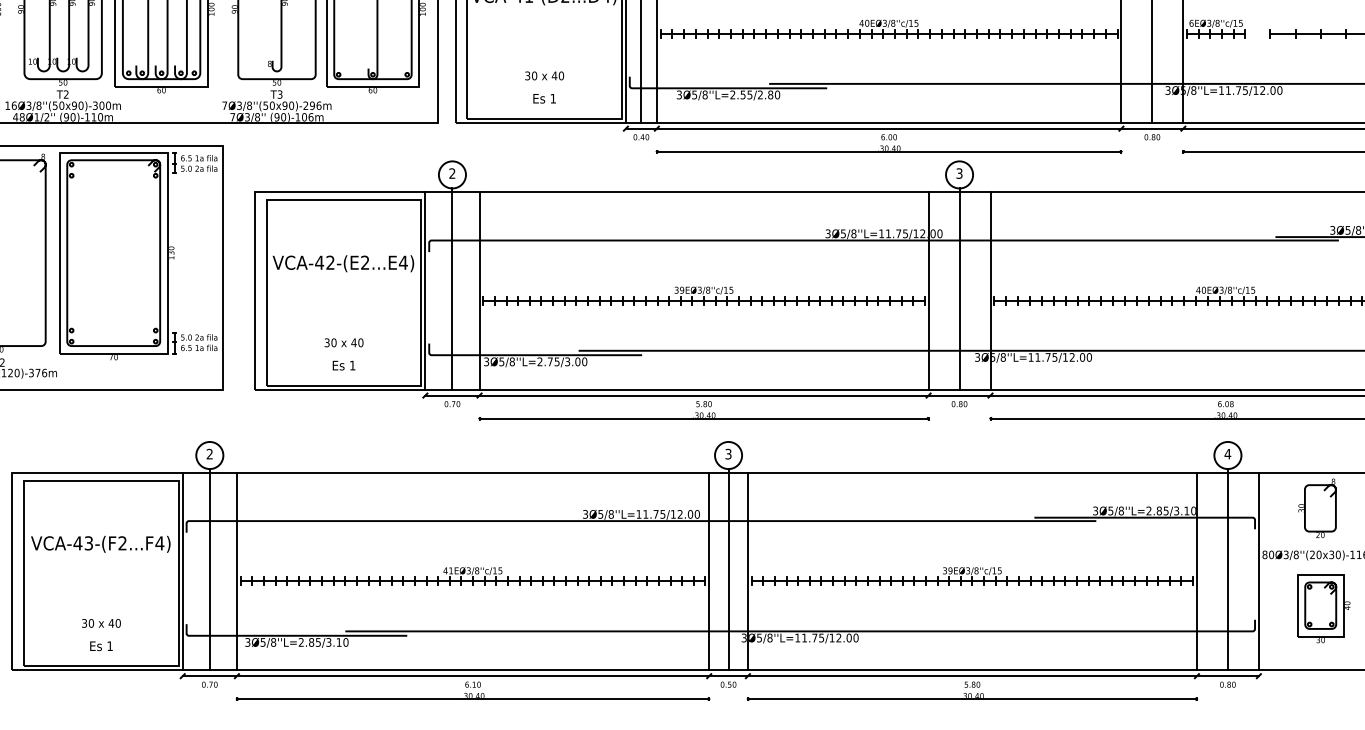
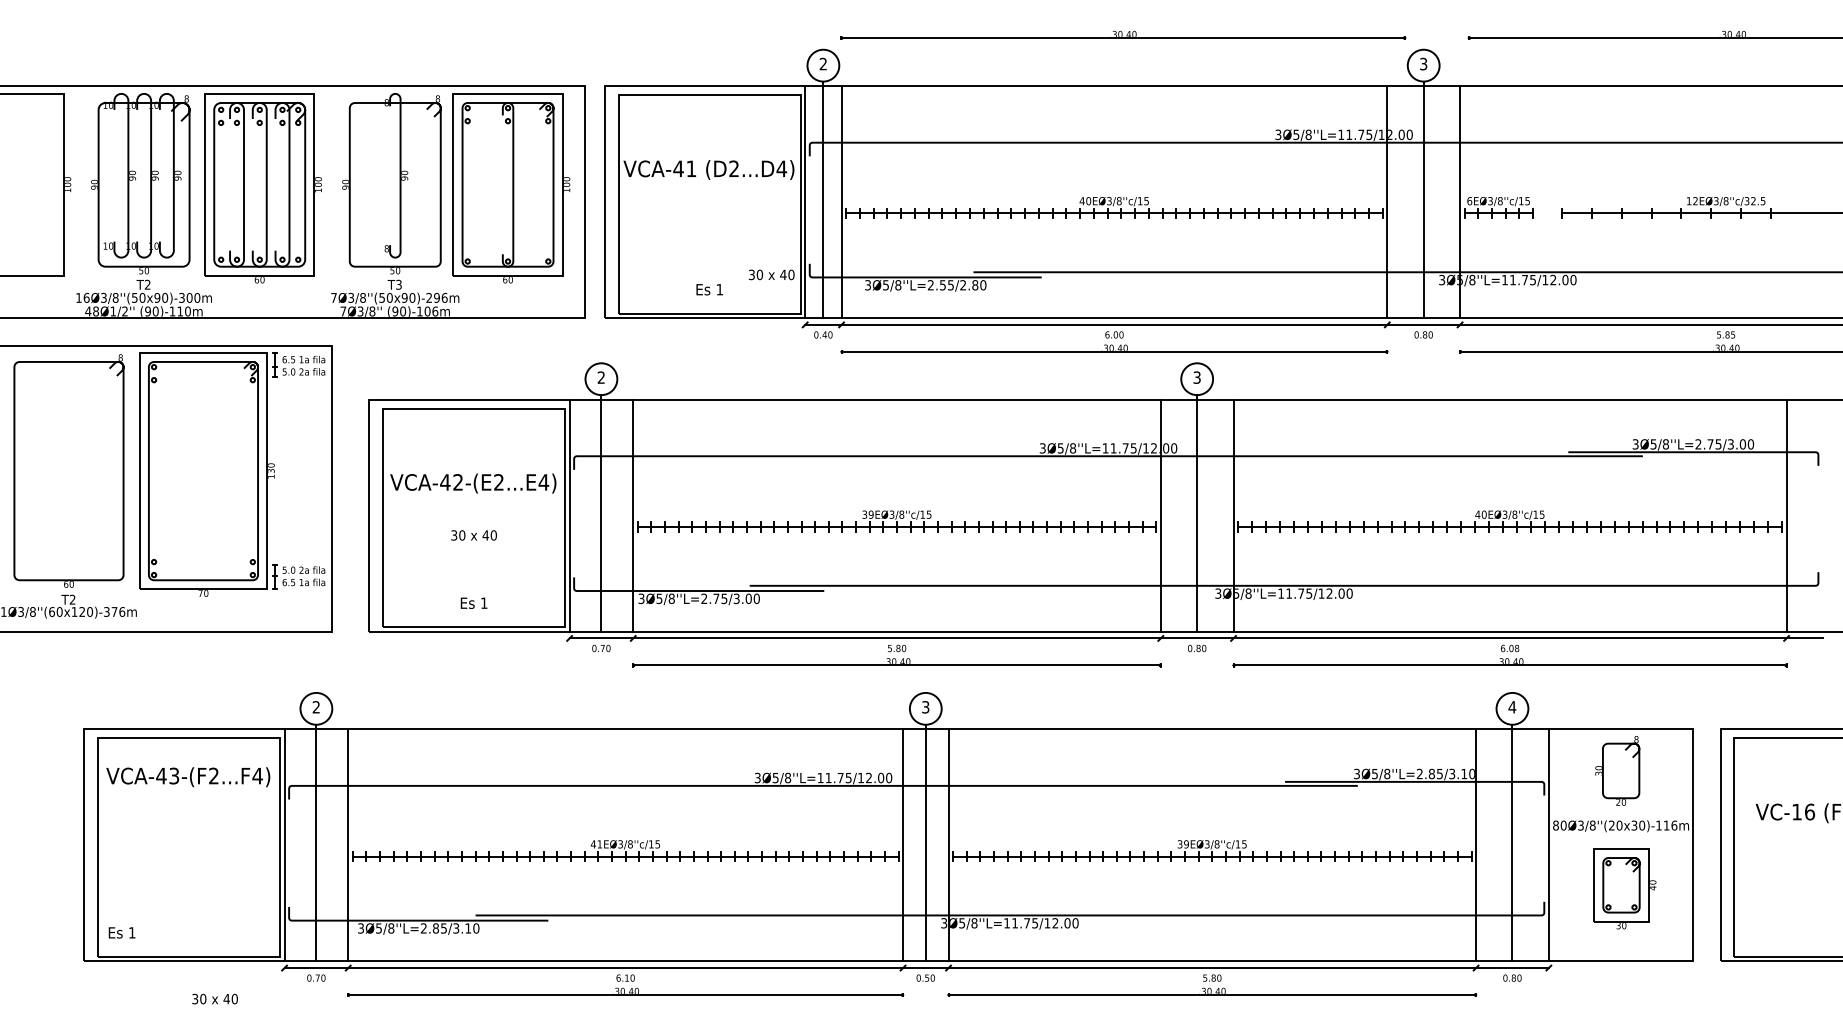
text: (544, 75) -> (771, 274), moved
text: (343, 342) -> (473, 535), moved
text: (100, 544) -> (188, 777), moved
text: (100, 622) -> (214, 998), moved
text: (100, 645) -> (121, 932), moved

